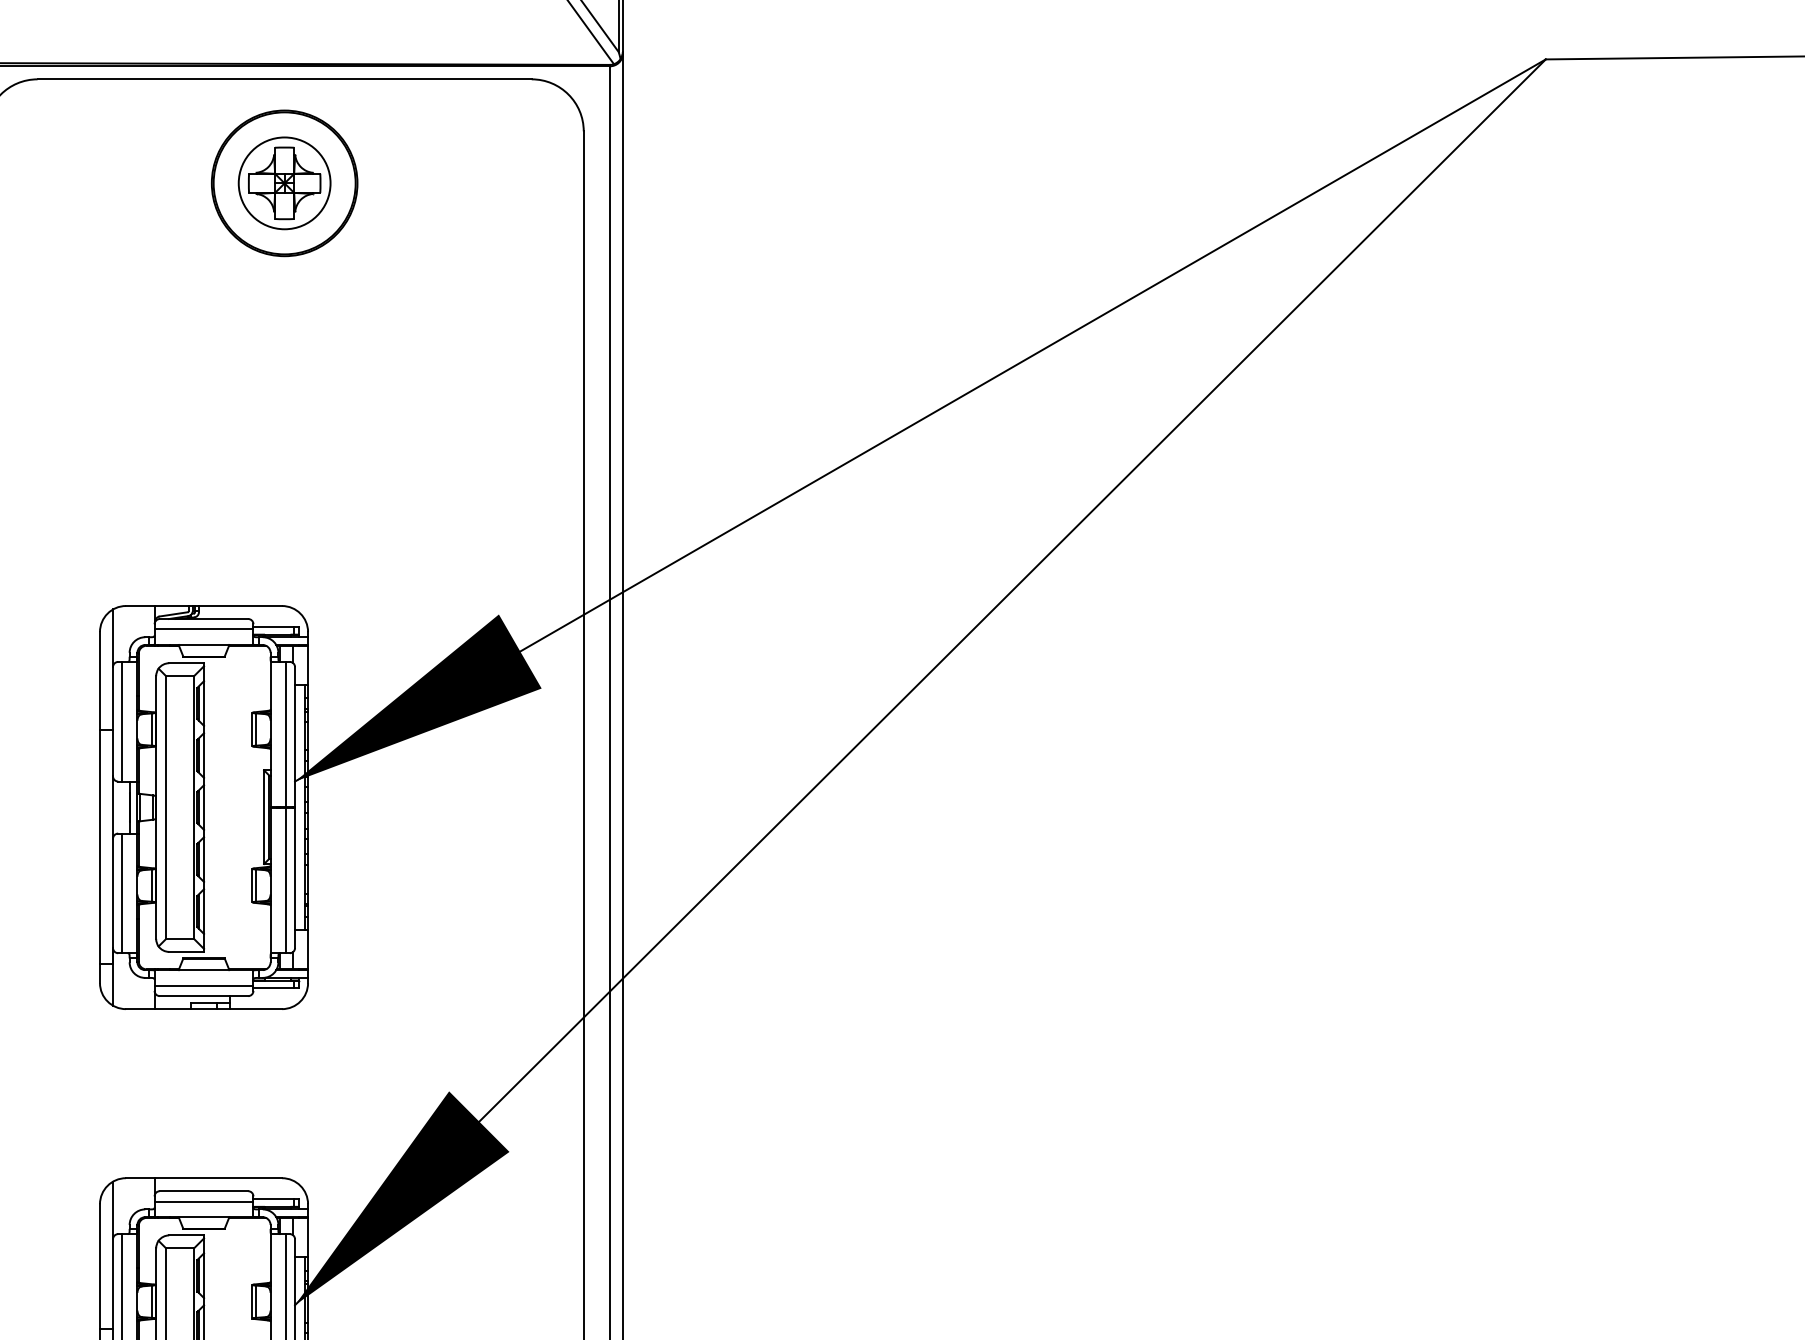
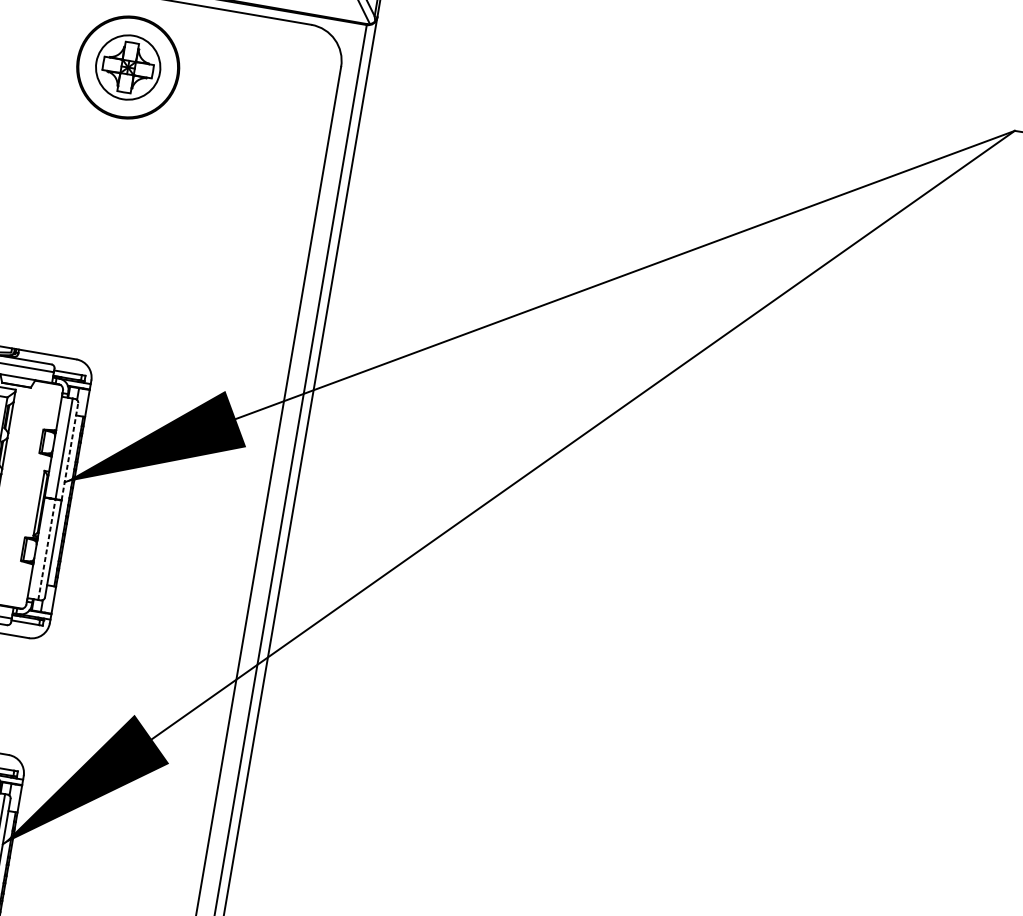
line: (295, 736) -> (70, 451), solid -> dashed
line: (286, 880) -> (47, 549), solid -> dashed

